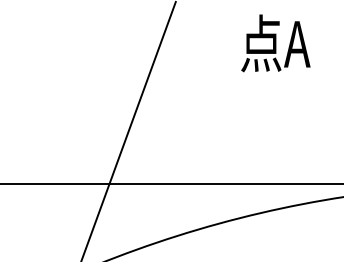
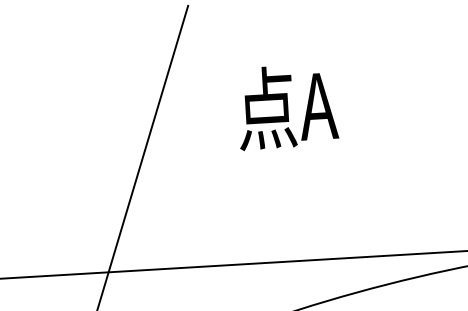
text: (275, 43) -> (287, 107), moved

